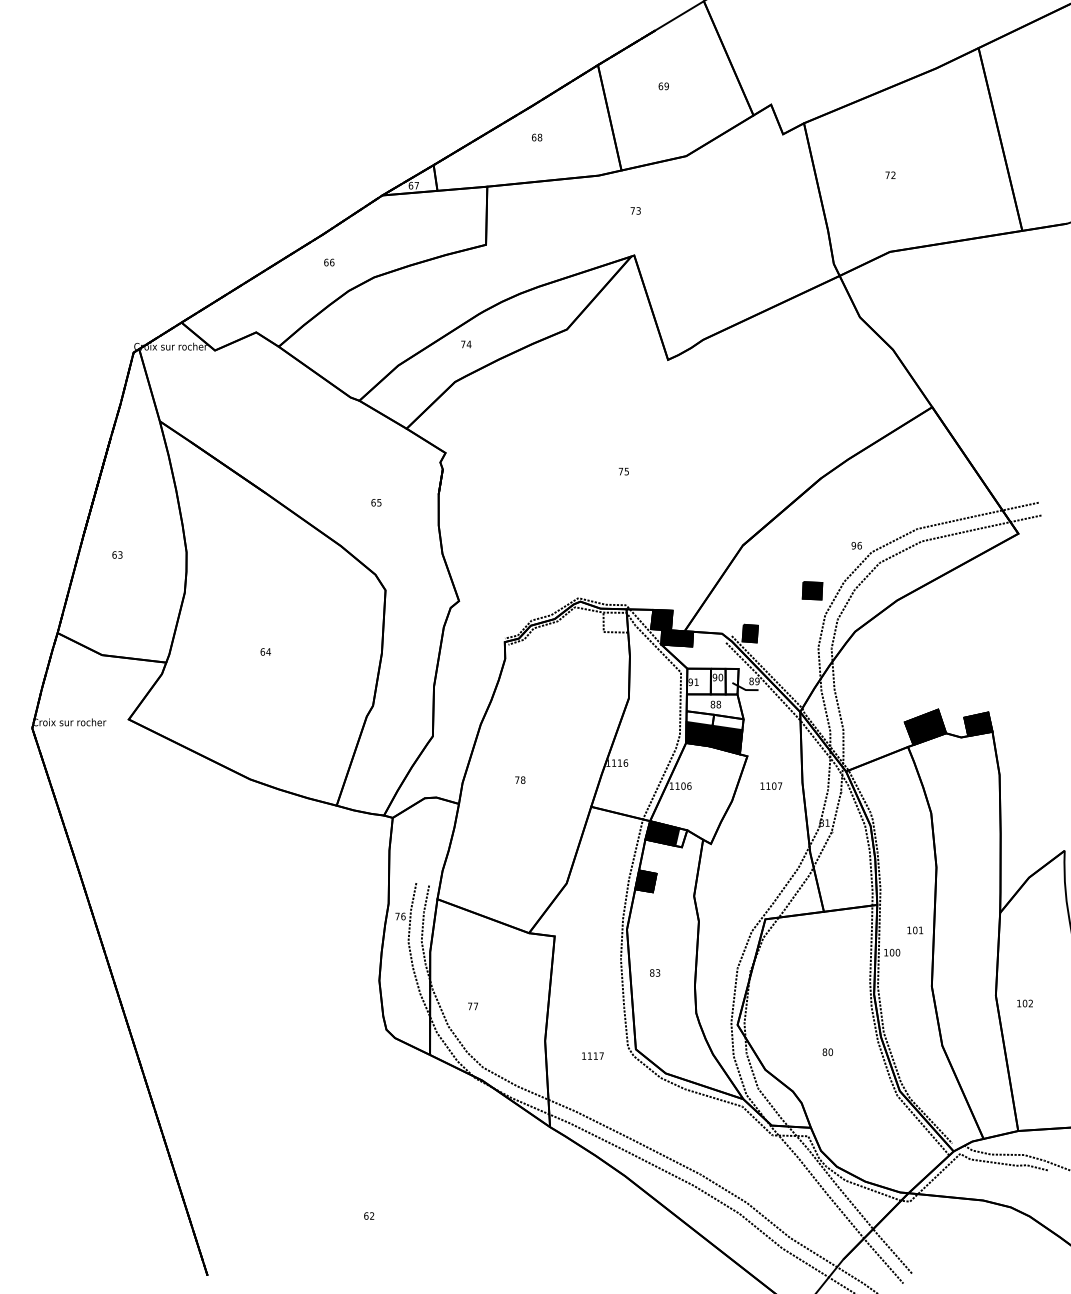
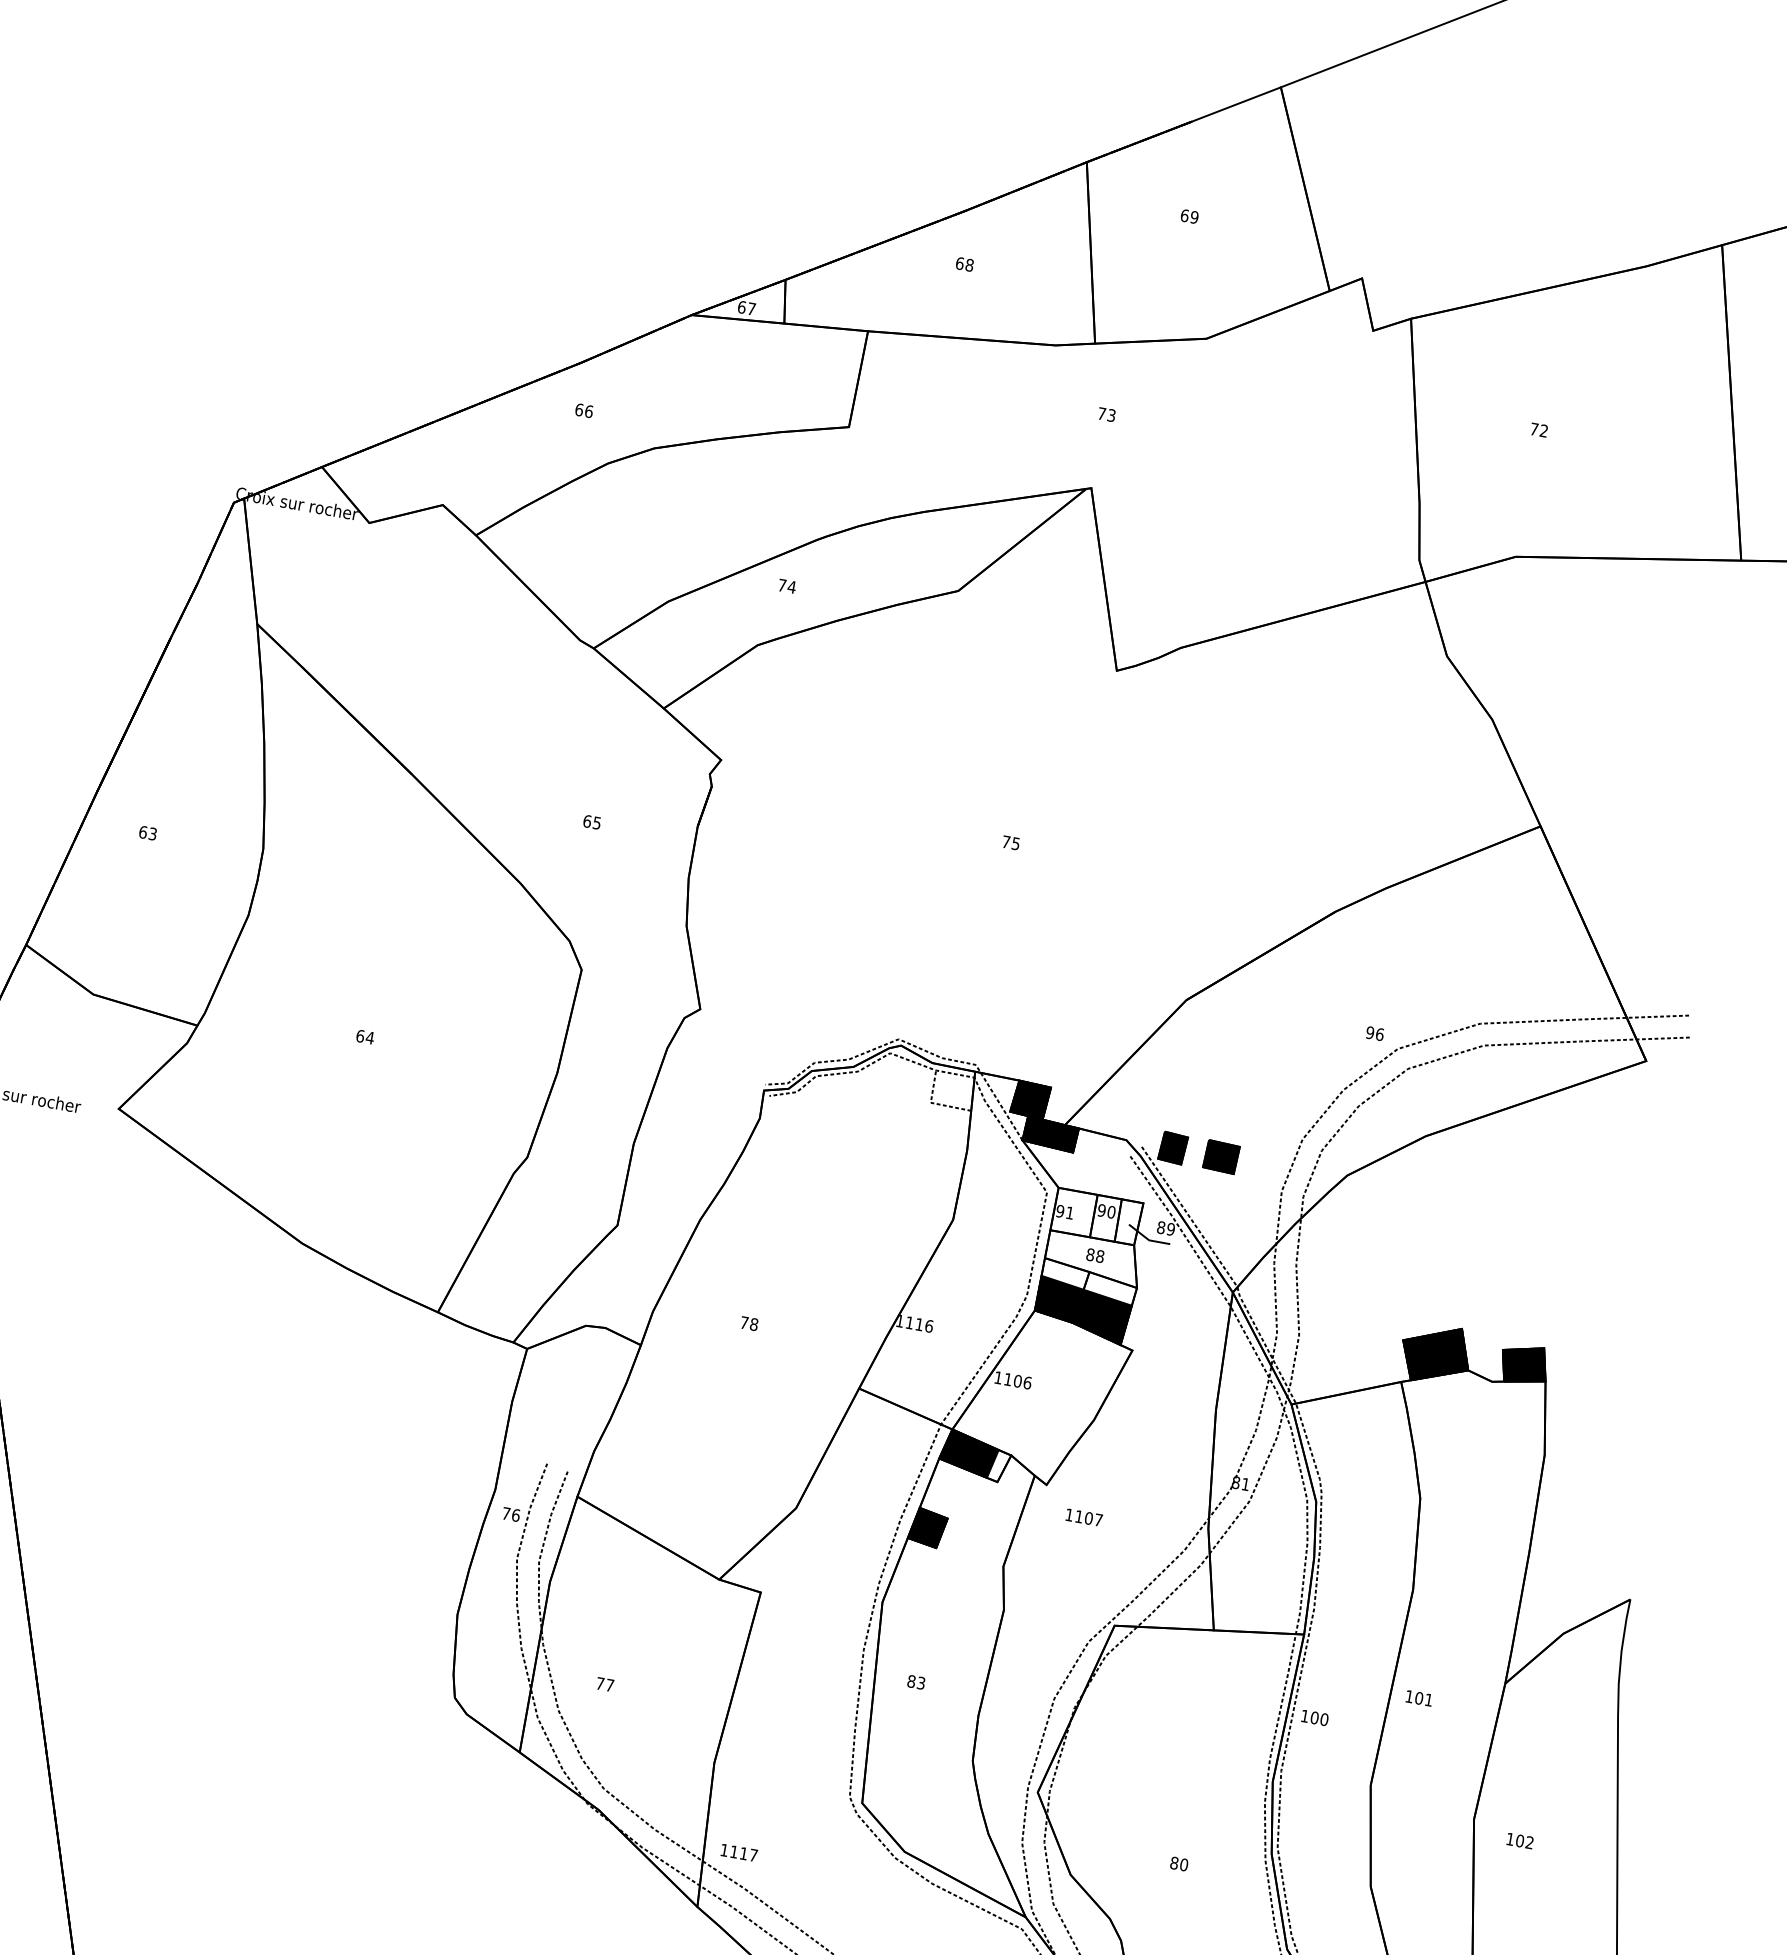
part: (812, 590) -> (1221, 1156), moved
text: (771, 785) -> (1084, 1516), moved
text: (915, 930) -> (1419, 1698), moved
text: (592, 1055) -> (738, 1851), moved

